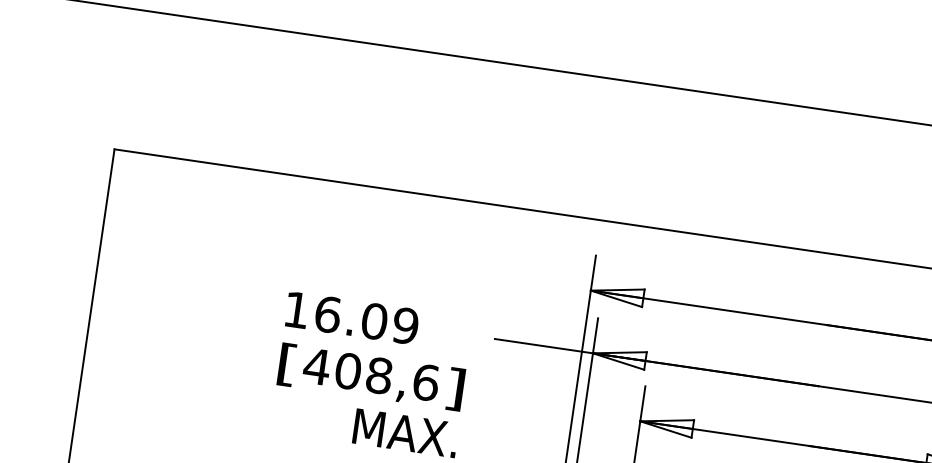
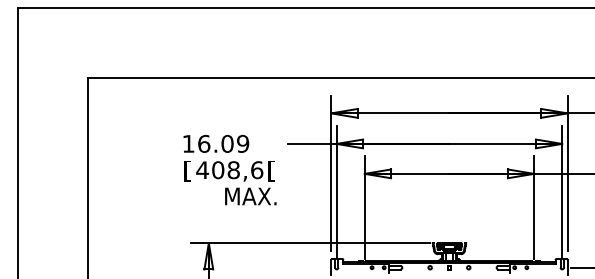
text: (454, 389) -> (271, 171), ] -> [

